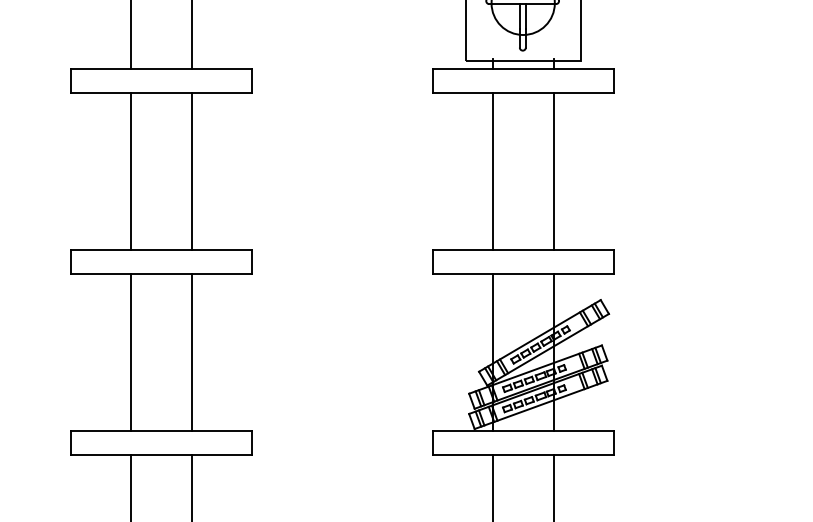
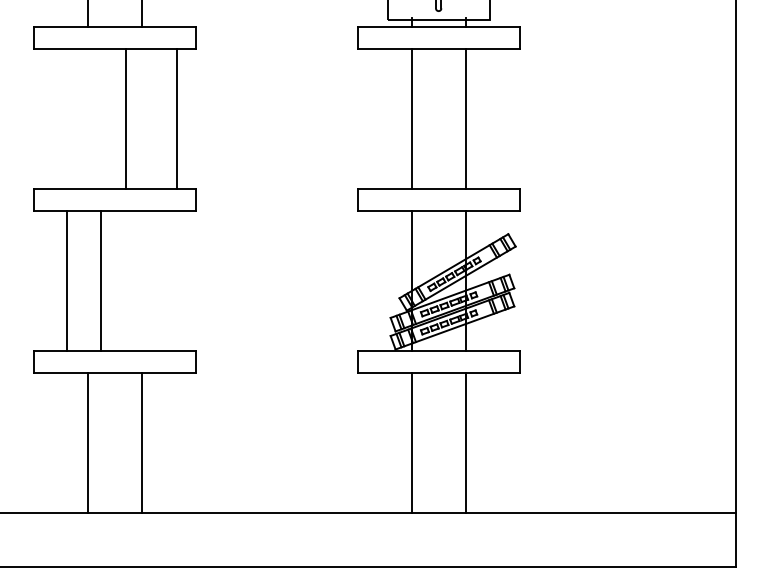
line: (131, 171) -> (126, 119), moved
line: (191, 171) -> (177, 119), moved
line: (131, 352) -> (67, 281), moved
line: (191, 352) -> (101, 281), moved

